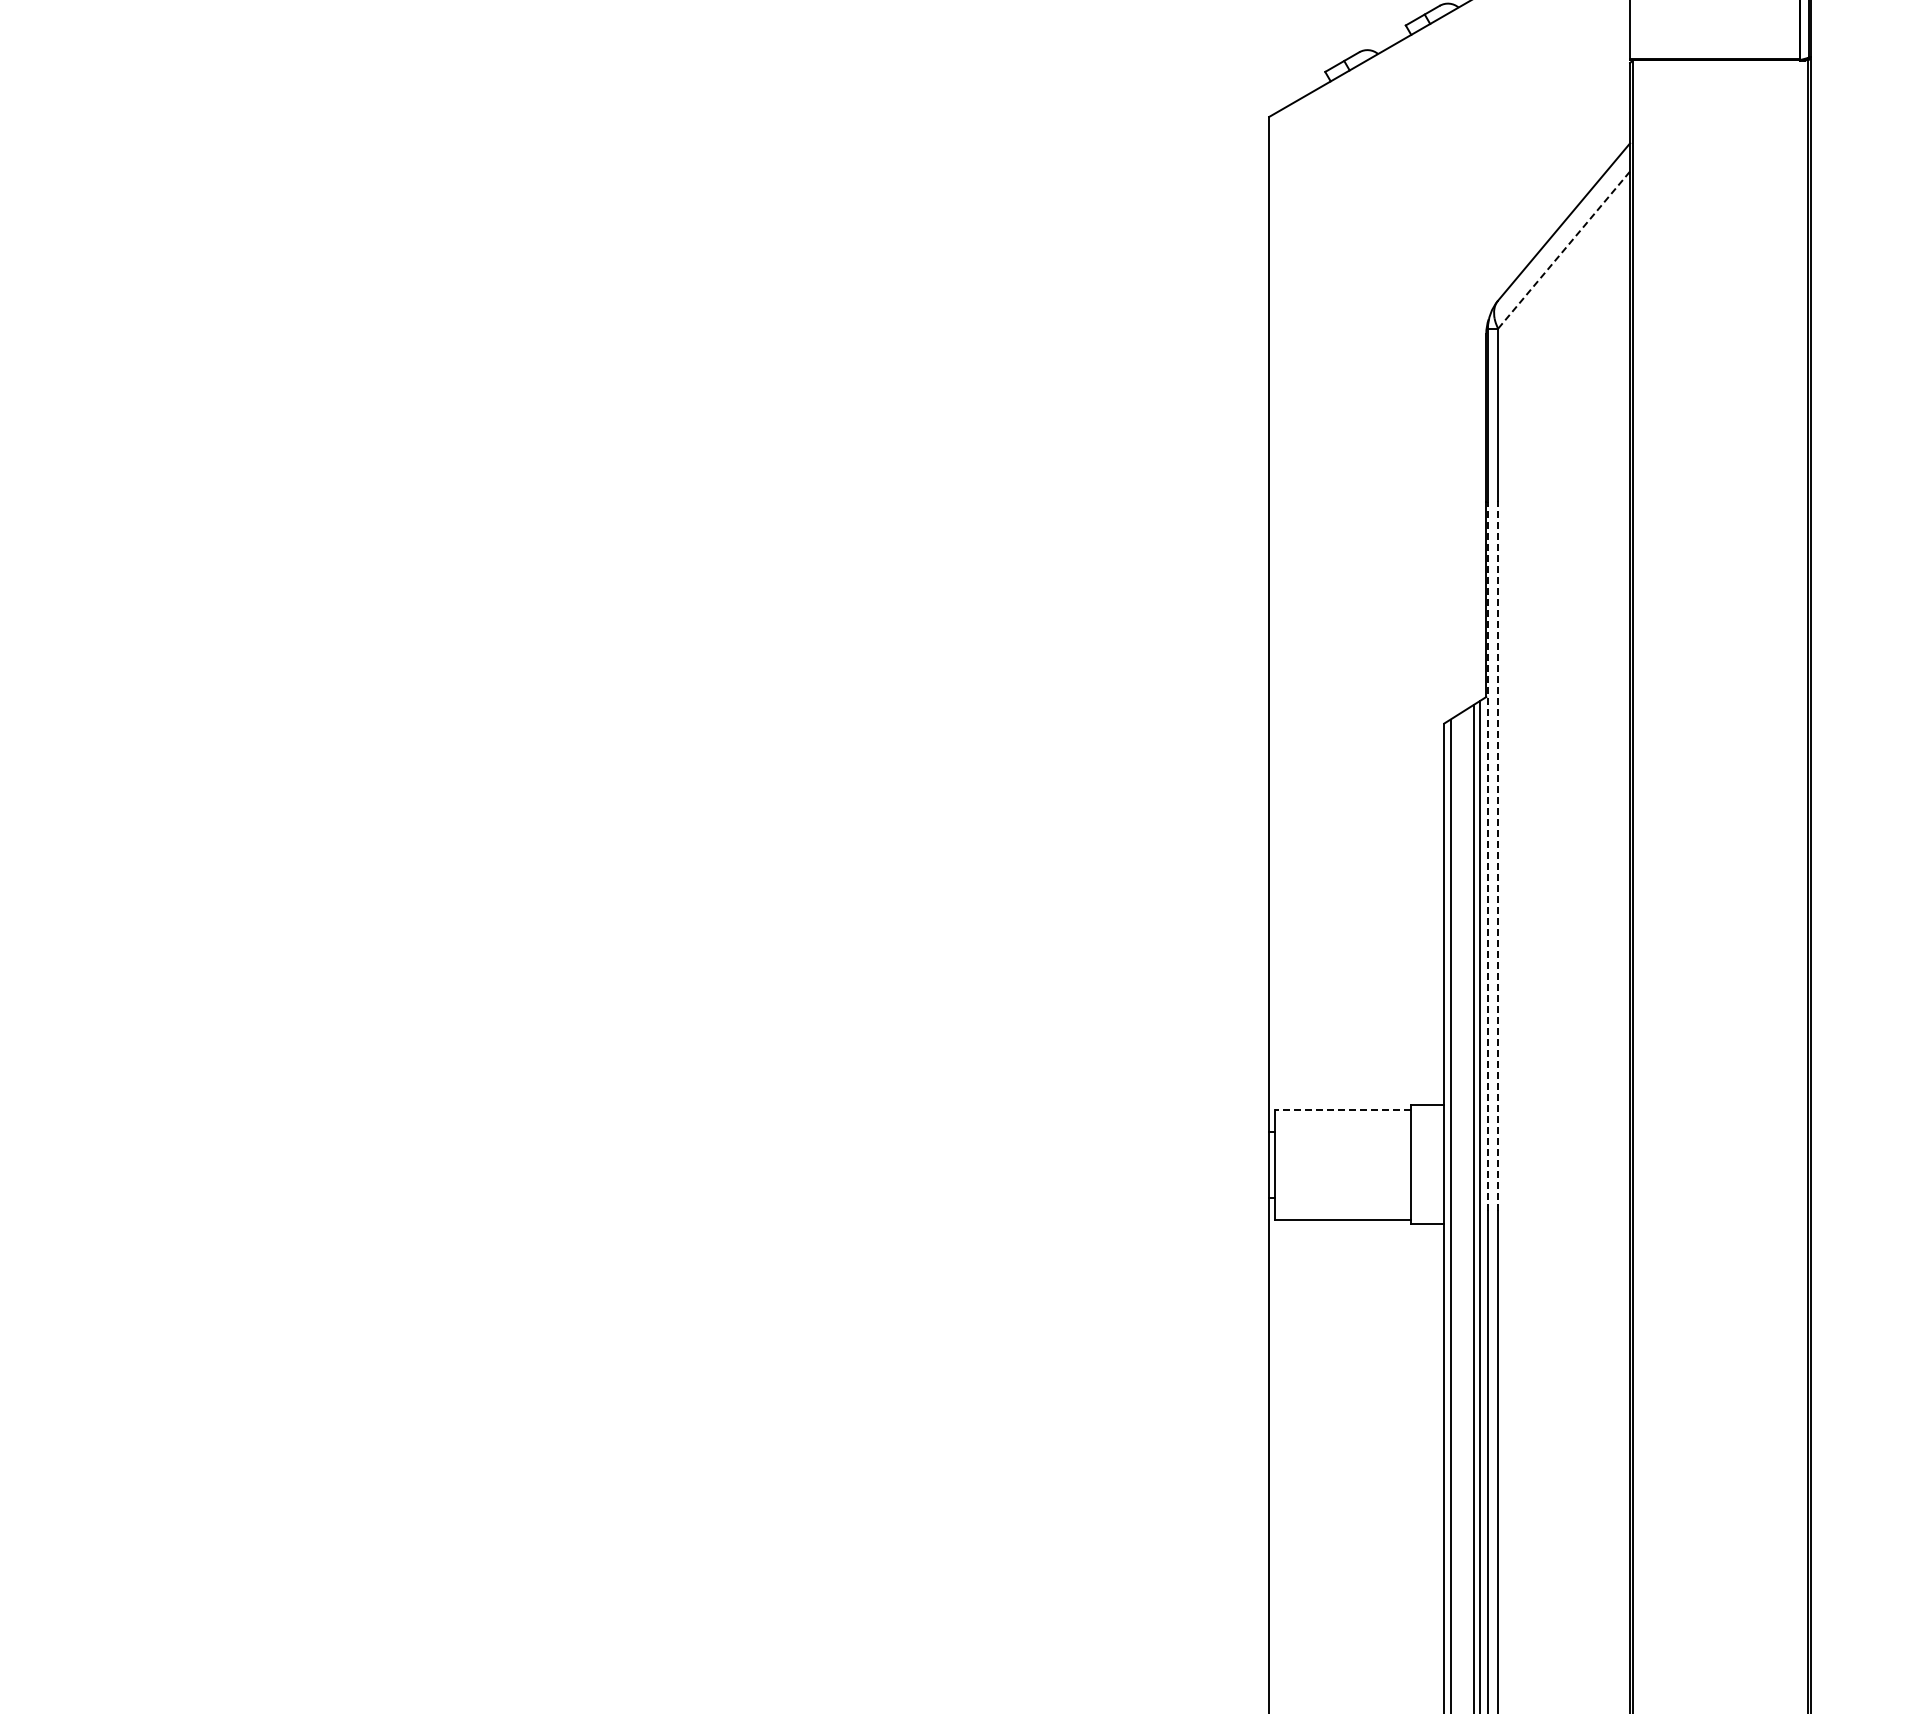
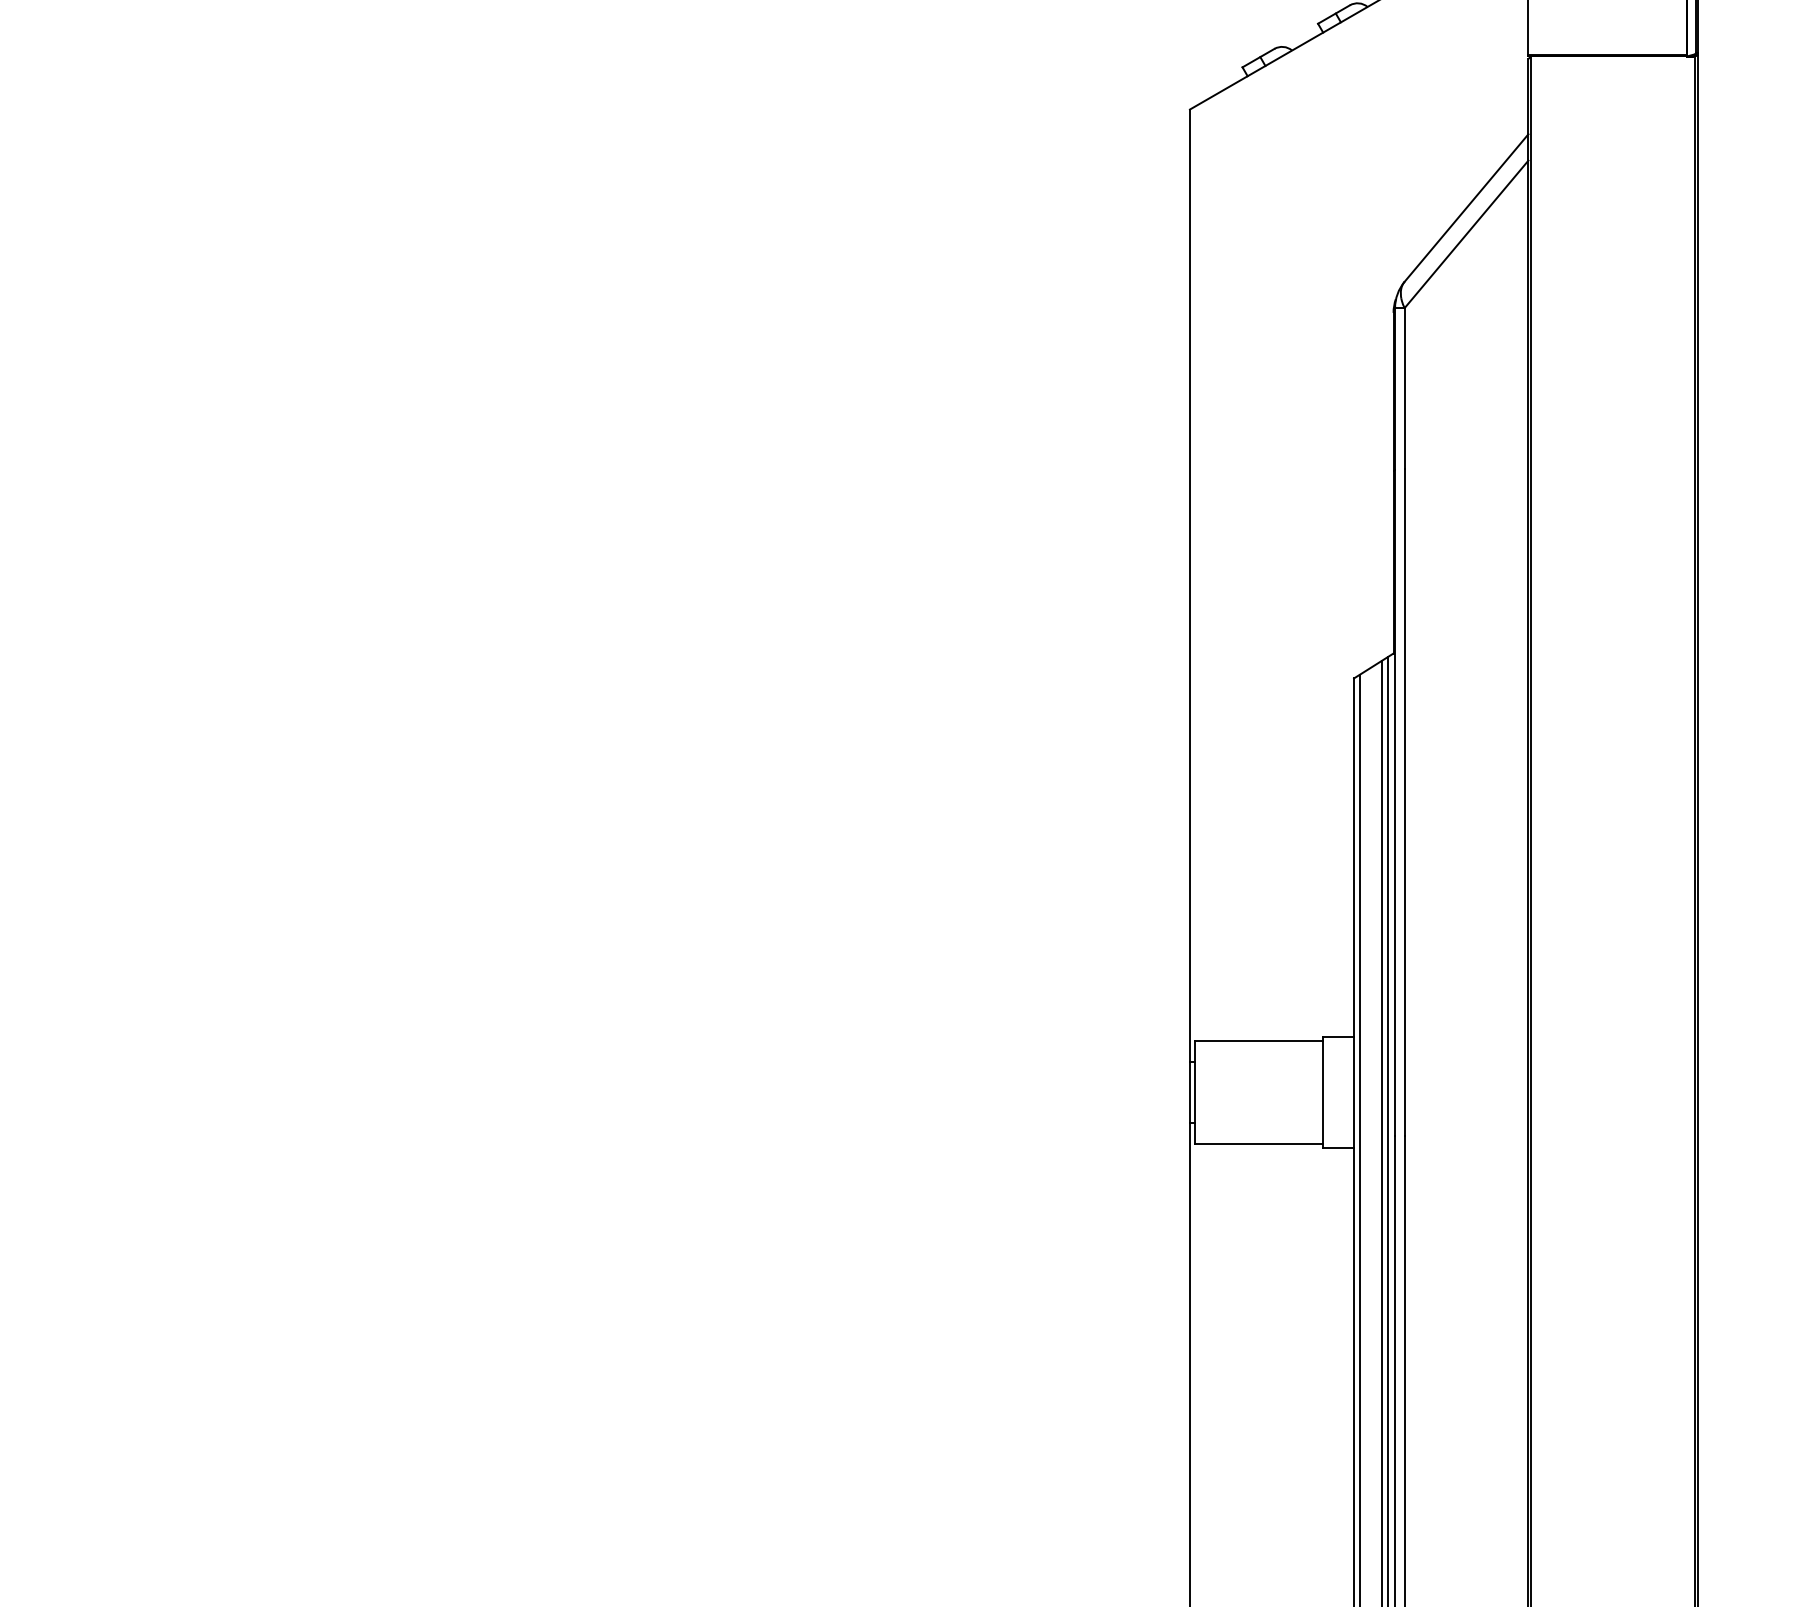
line: (1564, 250) -> (1466, 234), dashed -> solid
line: (1498, 855) -> (1404, 802), dashed -> solid
line: (1487, 856) -> (1394, 803), dashed -> solid
line: (1342, 1110) -> (1258, 1041), dashed -> solid

